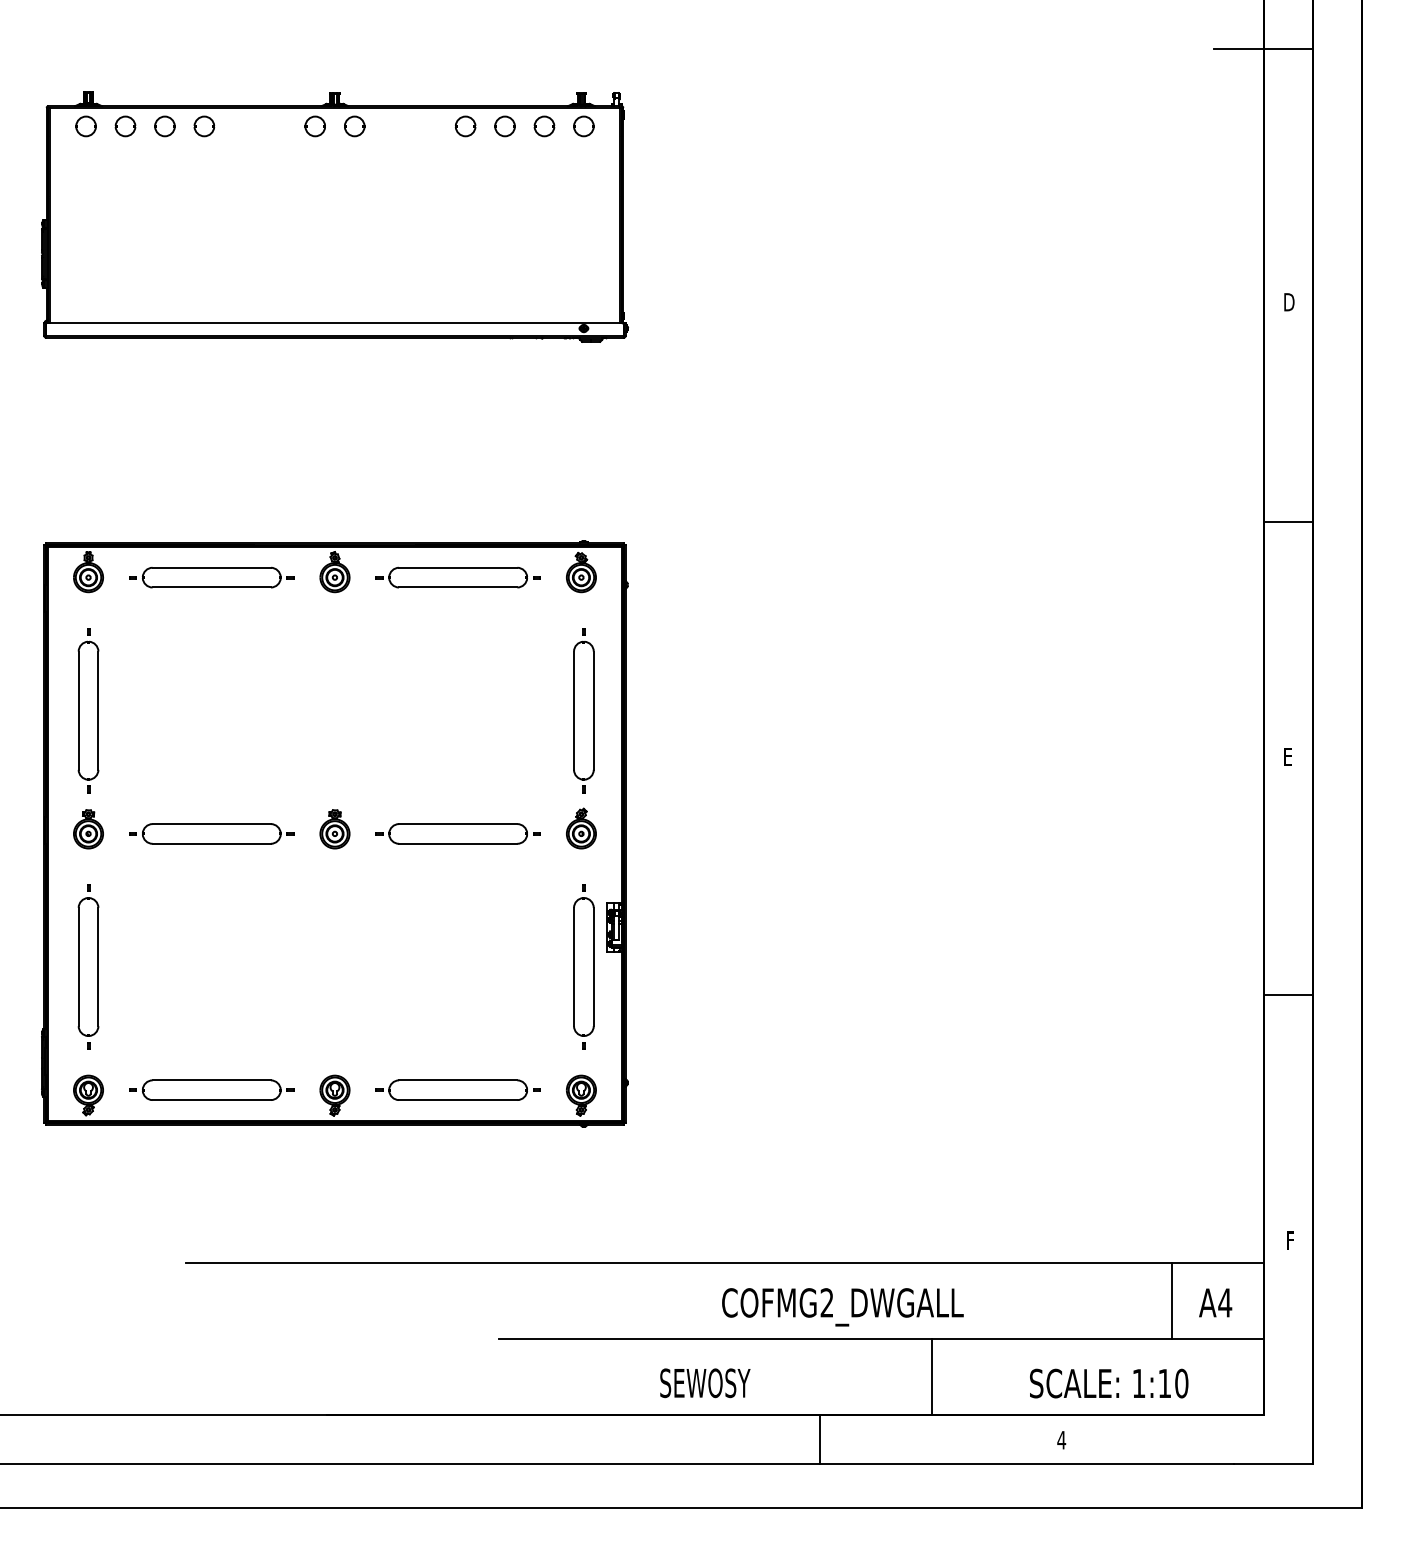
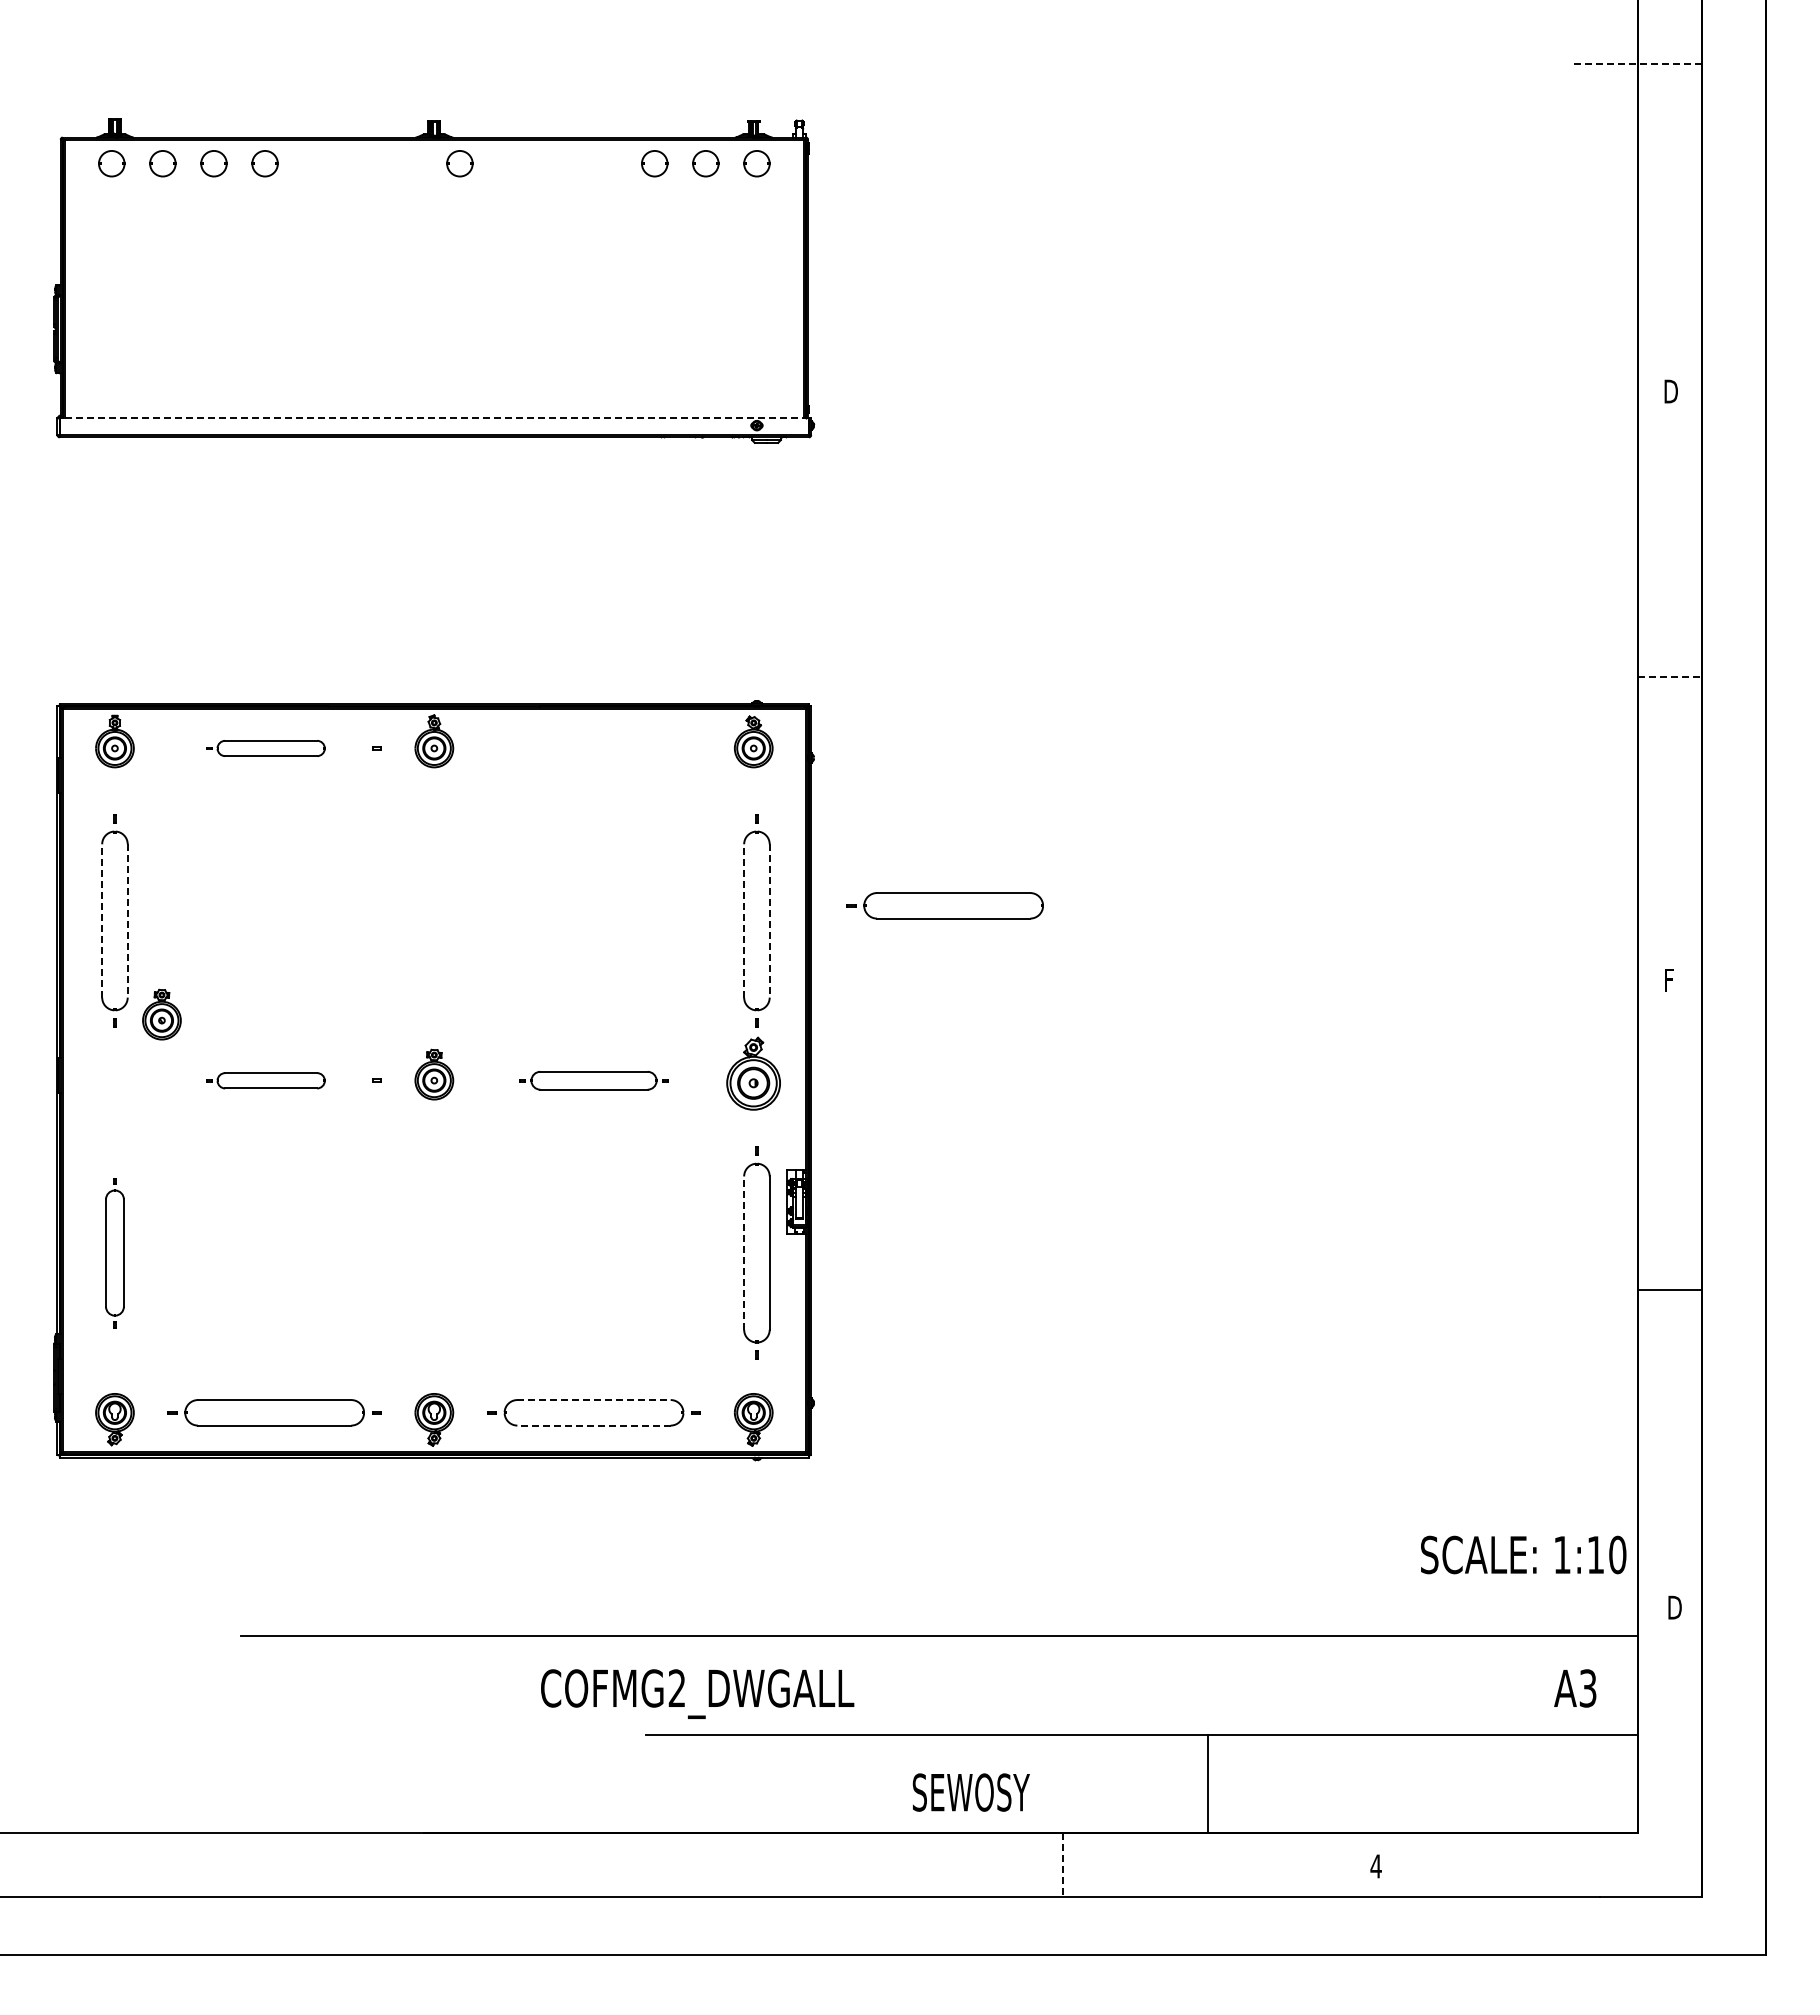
line: (1263, 49) -> (1637, 63), solid -> dashed
part: (315, 126) -> (408, 163), removed
part: (465, 126) -> (603, 163), removed
line: (335, 323) -> (434, 418), solid -> dashed
line: (1288, 522) -> (1669, 676), solid -> dashed
part: (204, 577) -> (265, 748), size x0.6
part: (457, 577) -> (593, 748), removed
part: (728, 698) -> (944, 905), added
line: (78, 710) -> (102, 920), solid -> dashed
line: (98, 710) -> (127, 920), solid -> dashed
line: (574, 710) -> (744, 920), solid -> dashed
line: (593, 710) -> (769, 920), solid -> dashed
text: (1288, 756) -> (1670, 980), E -> F
part: (581, 828) -> (753, 1073), size x1.4
part: (88, 829) -> (161, 1014), moved
part: (204, 833) -> (265, 1080), size x0.6
part: (457, 833) -> (593, 1080), size x0.7
part: (88, 966) -> (114, 1252), size x0.7
line: (574, 967) -> (744, 1253), solid -> dashed
line: (458, 1080) -> (594, 1400), solid -> dashed
line: (458, 1100) -> (594, 1425), solid -> dashed
text: (1291, 1240) -> (1674, 1607), F -> D
line: (1171, 1300) -> (1518, 1685), removed
text: (1225, 1302) -> (1588, 1688), A4 -> A3
text: (842, 1306) -> (697, 1693), moved
text: (704, 1383) -> (970, 1792), moved
text: (1109, 1383) -> (1523, 1554), moved
line: (819, 1439) -> (1062, 1865), solid -> dashed

